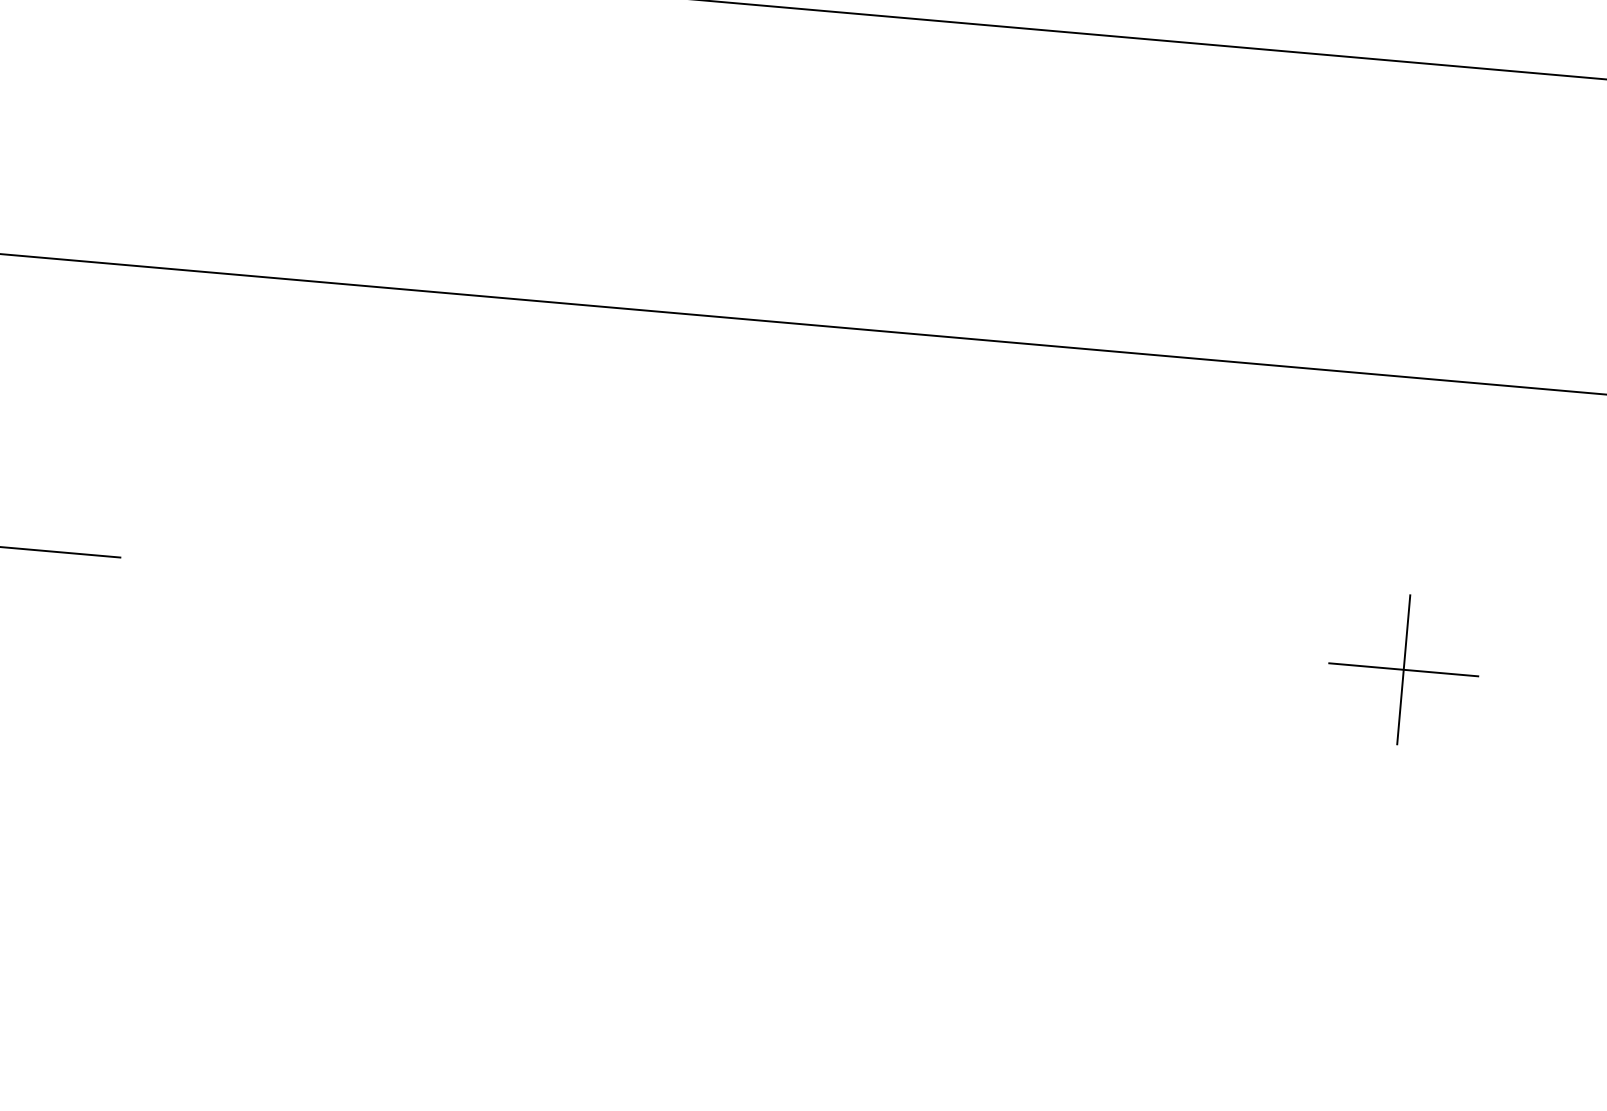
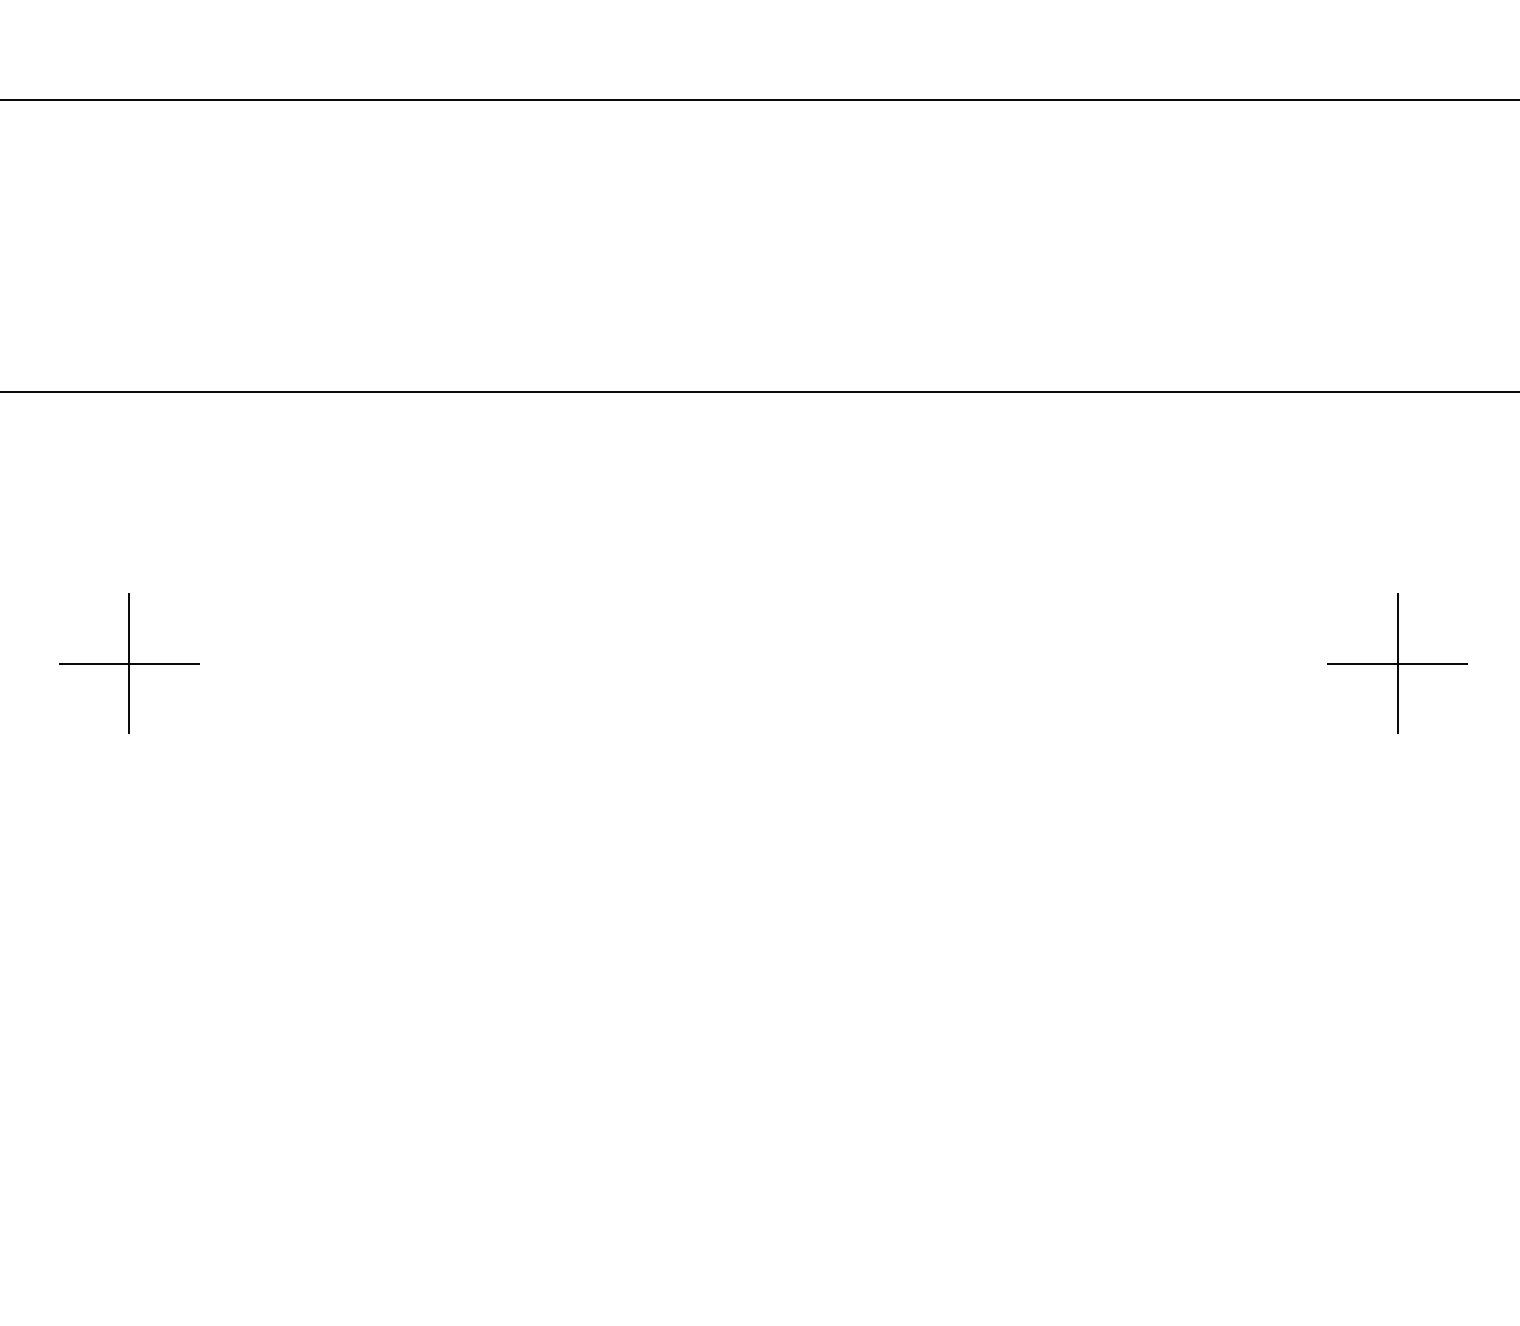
line: (45, 550) -> (129, 663), added

